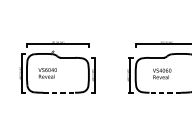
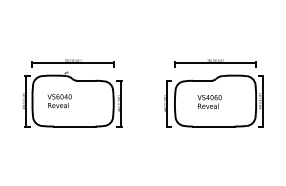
line: (59, 92) -> (74, 126), dashed -> solid
line: (165, 92) -> (213, 126), dashed -> solid

